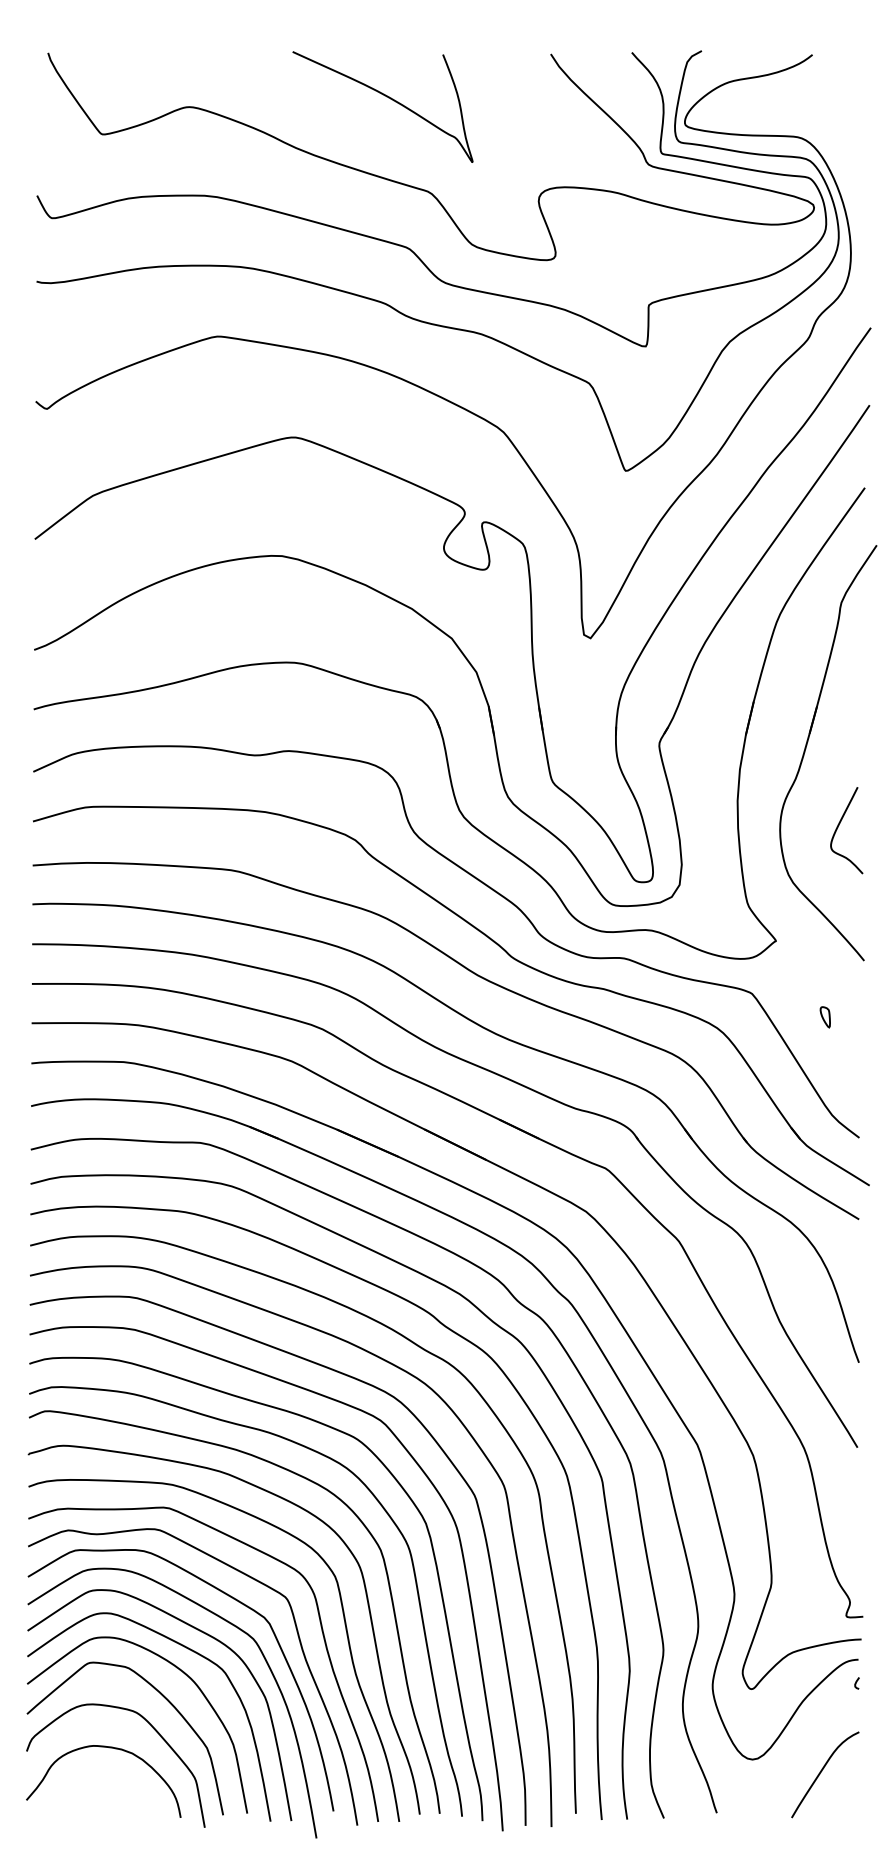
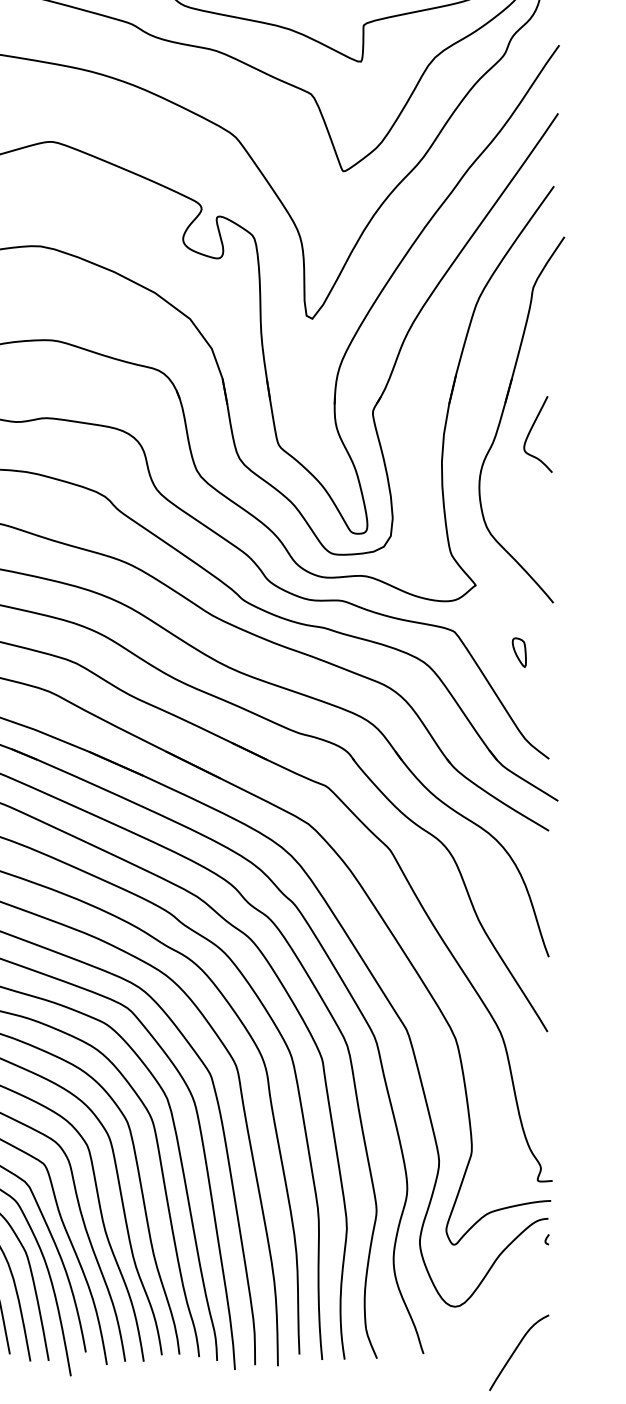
curve: (838, 827) -> (530, 431), moved
part: (824, 1017) -> (518, 652), size x1.6
curve: (822, 1771) -> (516, 1349), moved

